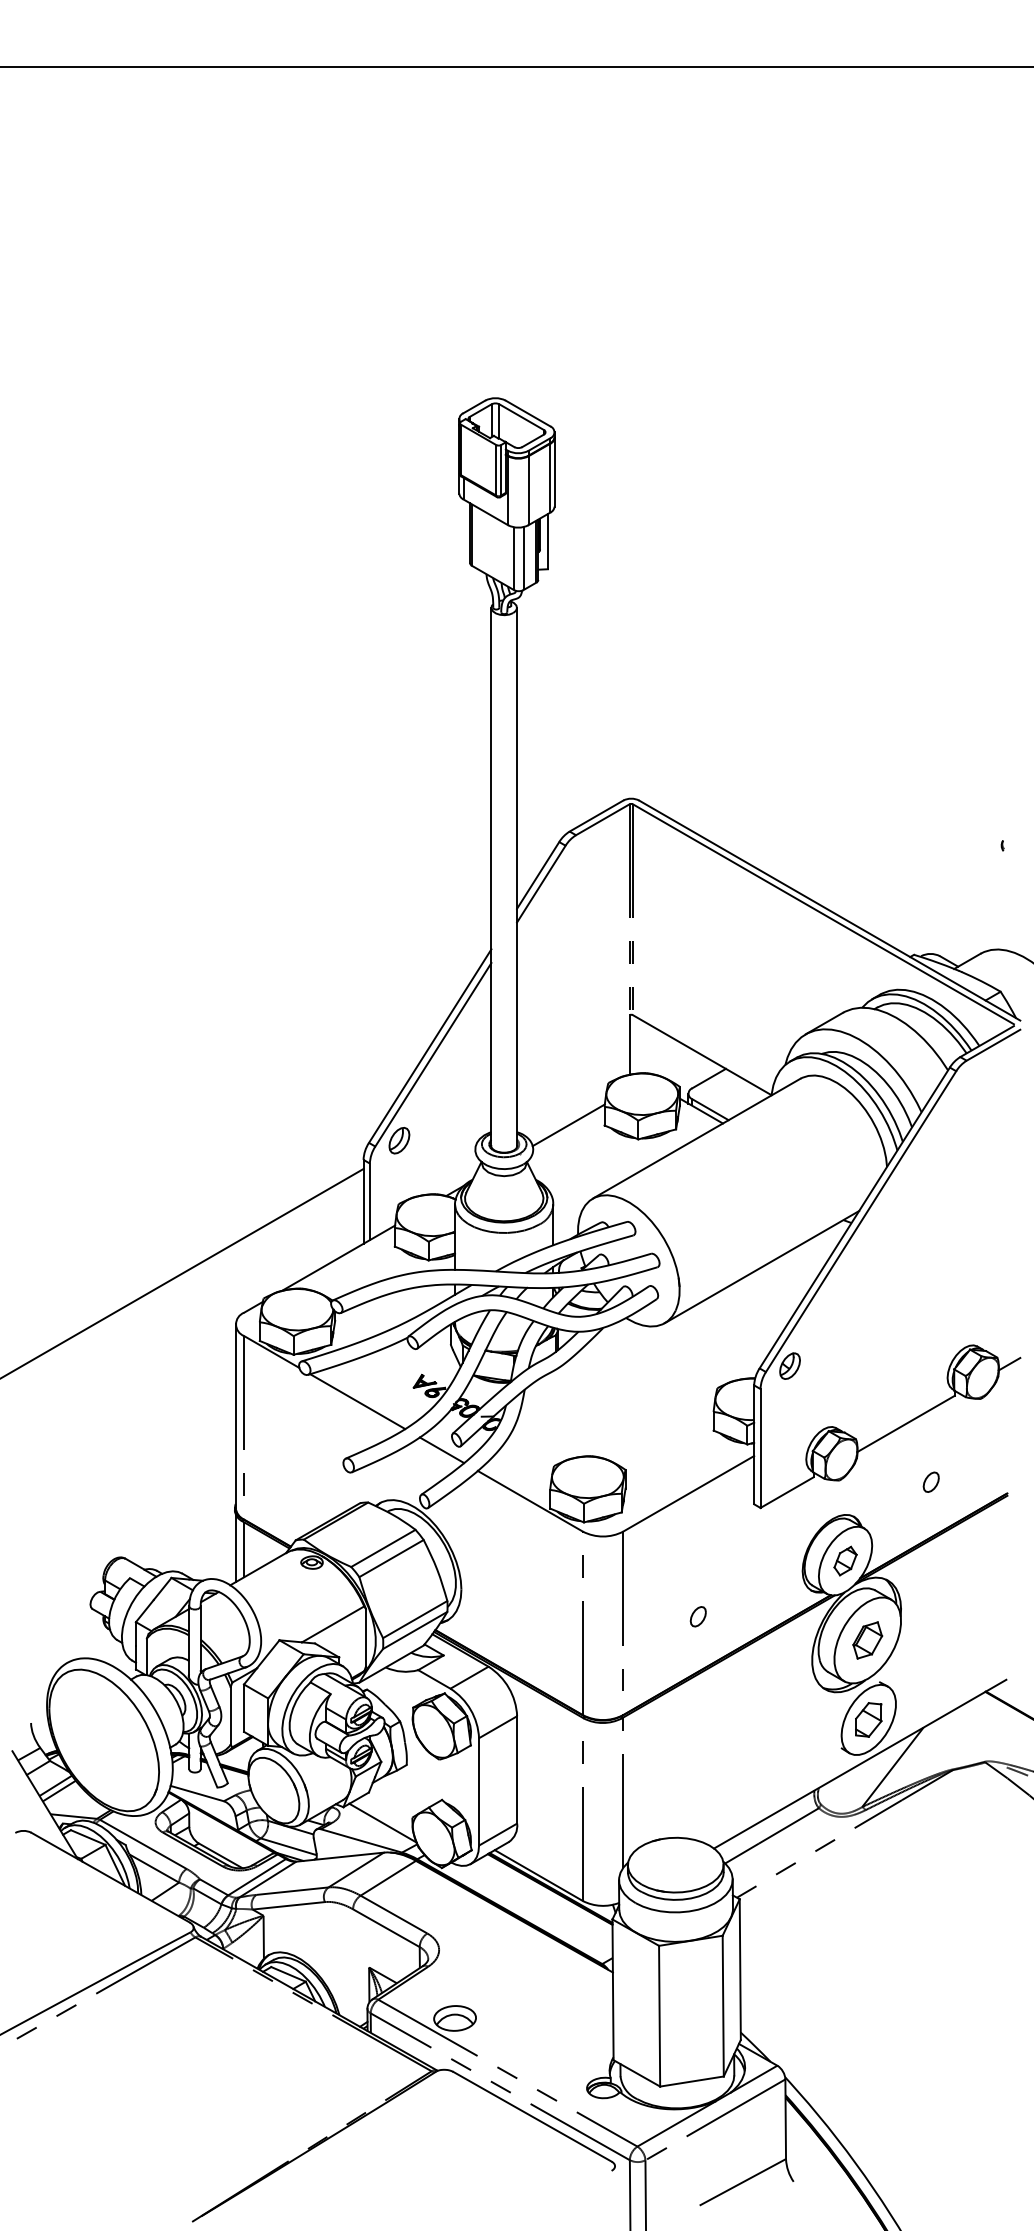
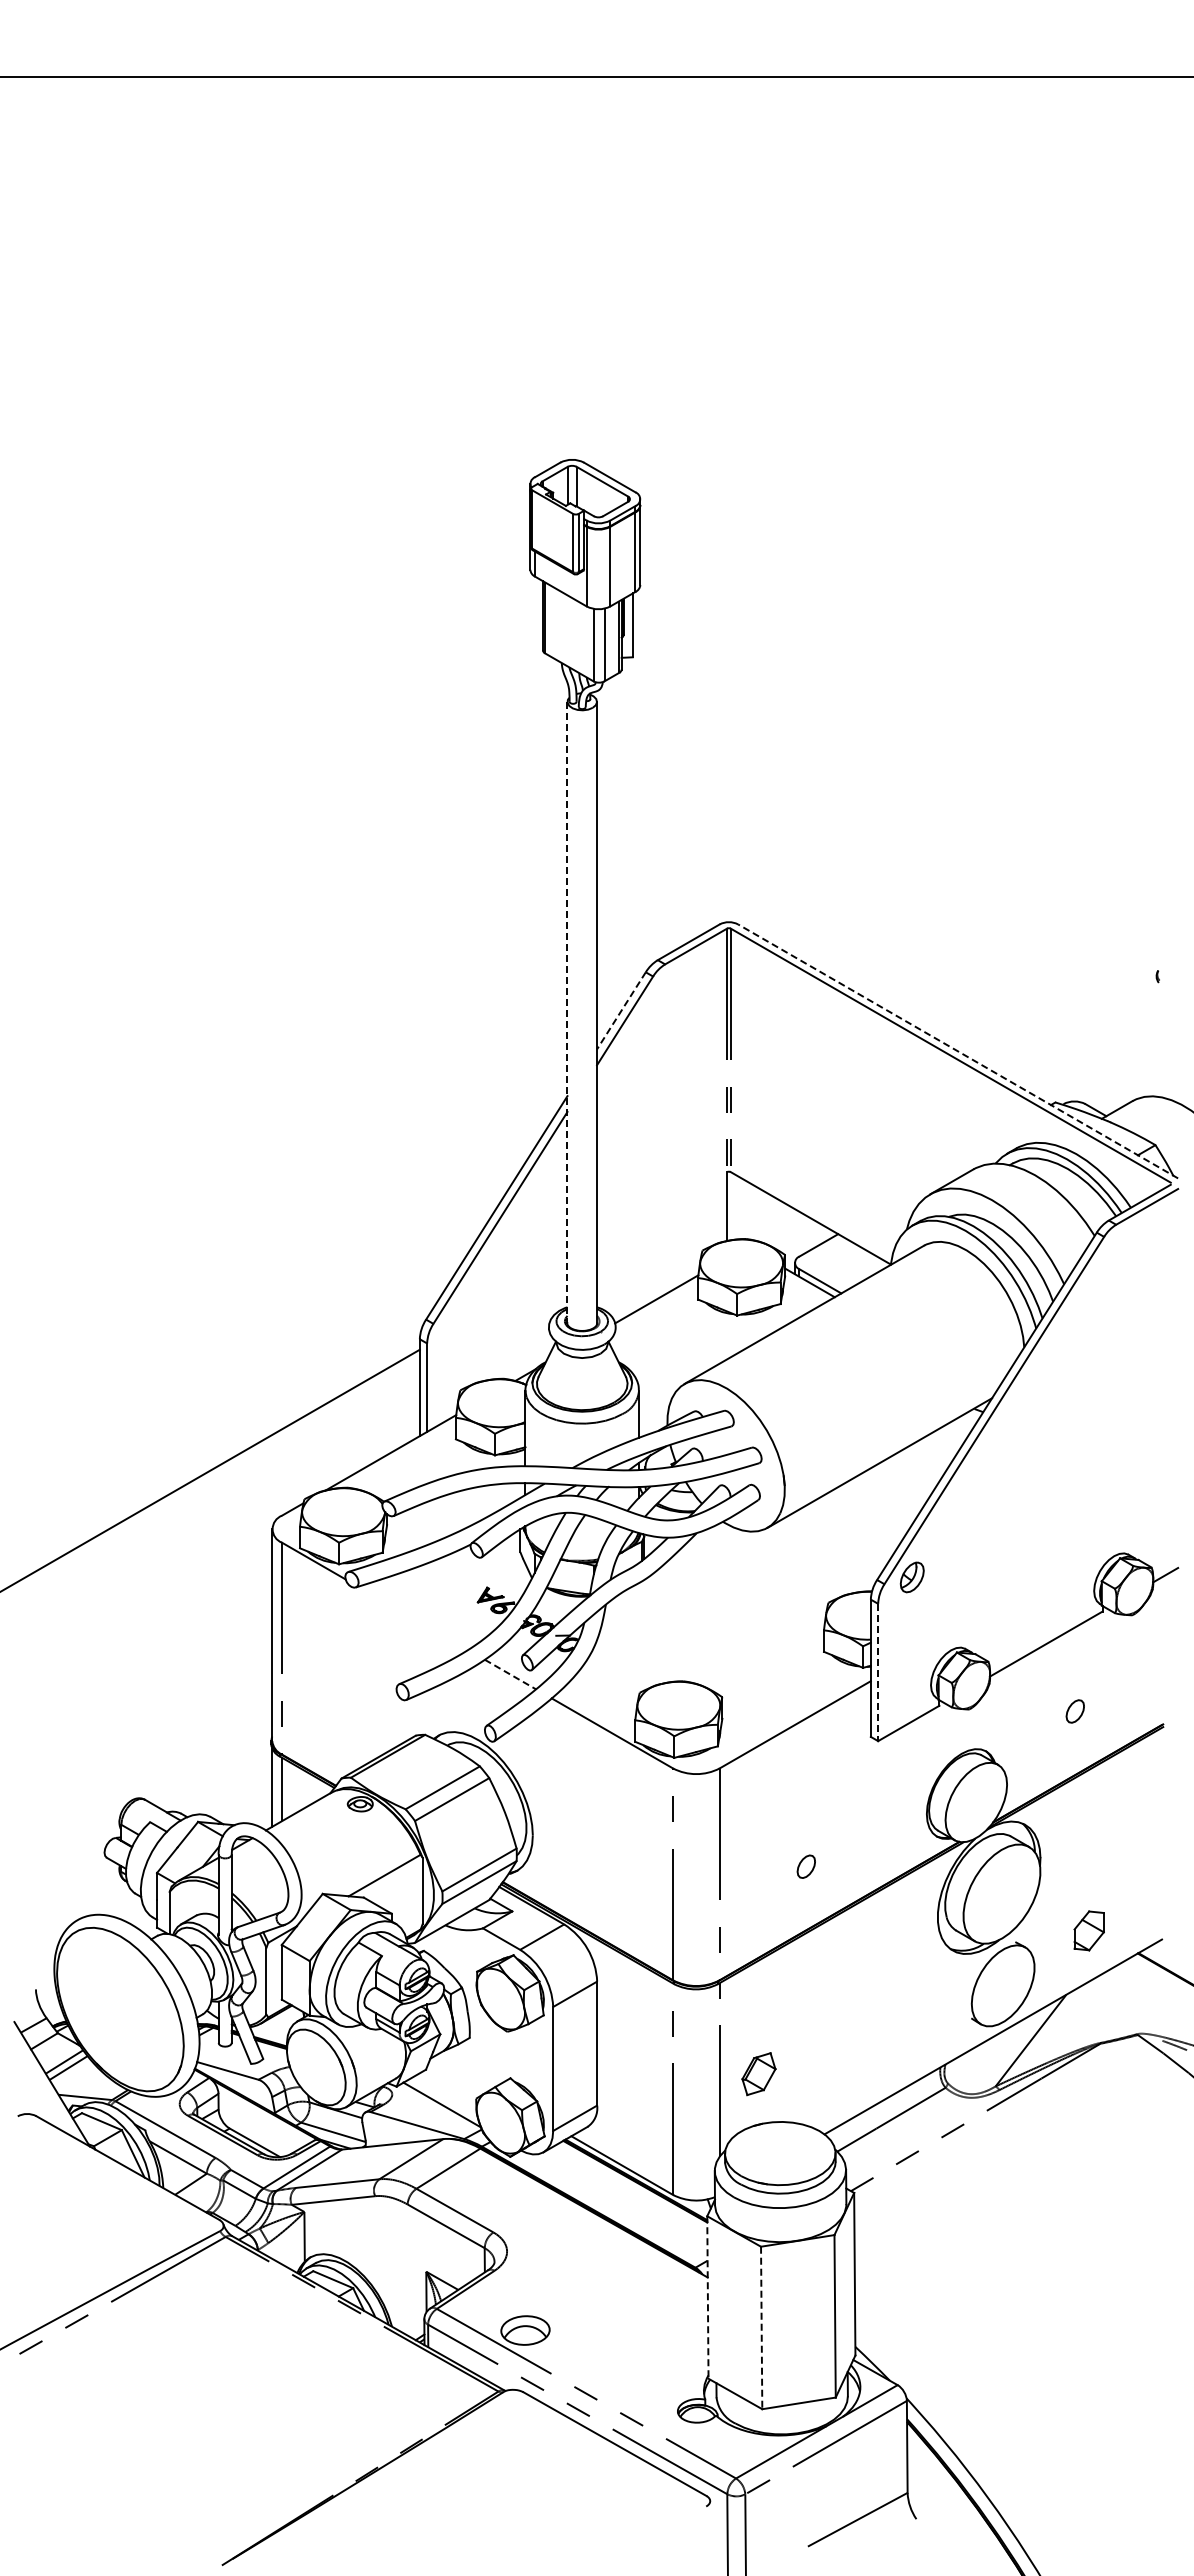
line: (538, 875) -> (621, 1010), solid -> dashed
line: (491, 876) -> (567, 1012), solid -> dashed
line: (829, 910) -> (957, 1051), solid -> dashed
part: (398, 1140) -> (460, 1316), removed
line: (358, 1401) -> (413, 1618), removed
line: (760, 1448) -> (878, 1672), solid -> dashed
line: (442, 1450) -> (510, 1674), solid -> dashed
part: (845, 1561) -> (976, 1802), removed
part: (867, 1640) -> (758, 2074), moved
part: (868, 1719) -> (1088, 1930), moved
line: (612, 1989) -> (707, 2297), solid -> dashed
line: (659, 2016) -> (761, 2328), solid -> dashed

